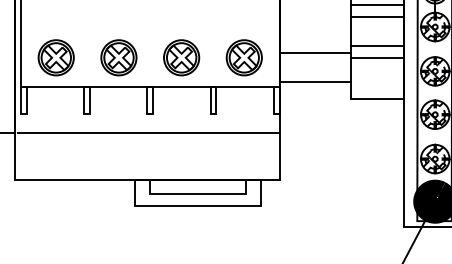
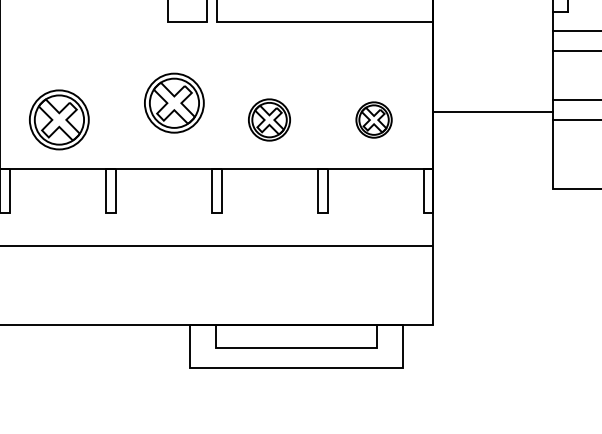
part: (118, 57) -> (173, 102), moved
part: (181, 57) -> (269, 119), size x0.7
part: (243, 57) -> (372, 119), size x0.6
line: (314, 82) -> (491, 161), removed

